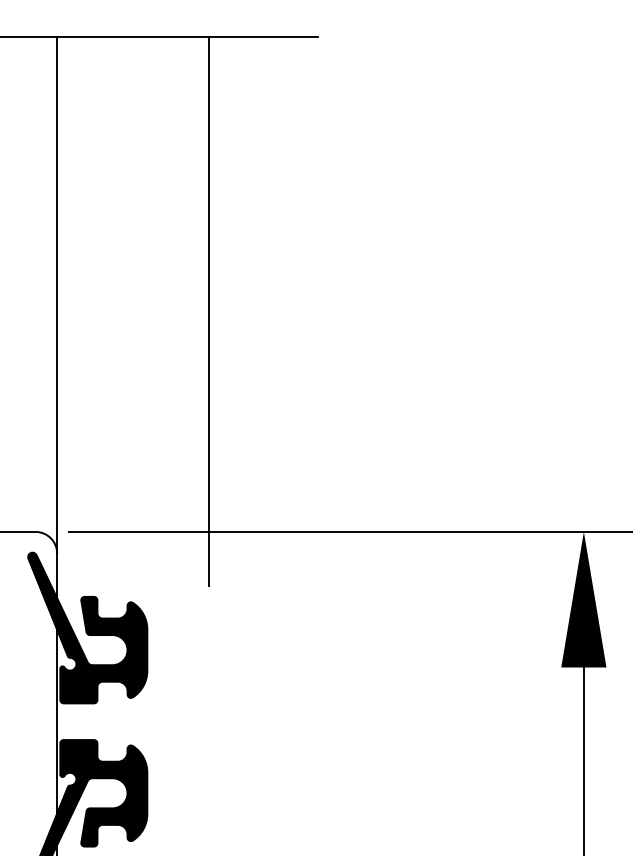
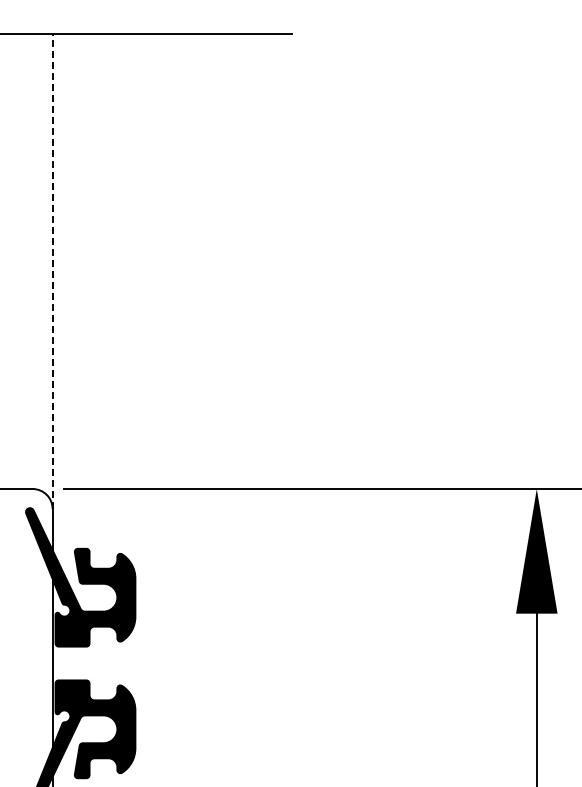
line: (57, 295) -> (52, 271), solid -> dashed
line: (209, 310) -> (192, 285), removed

